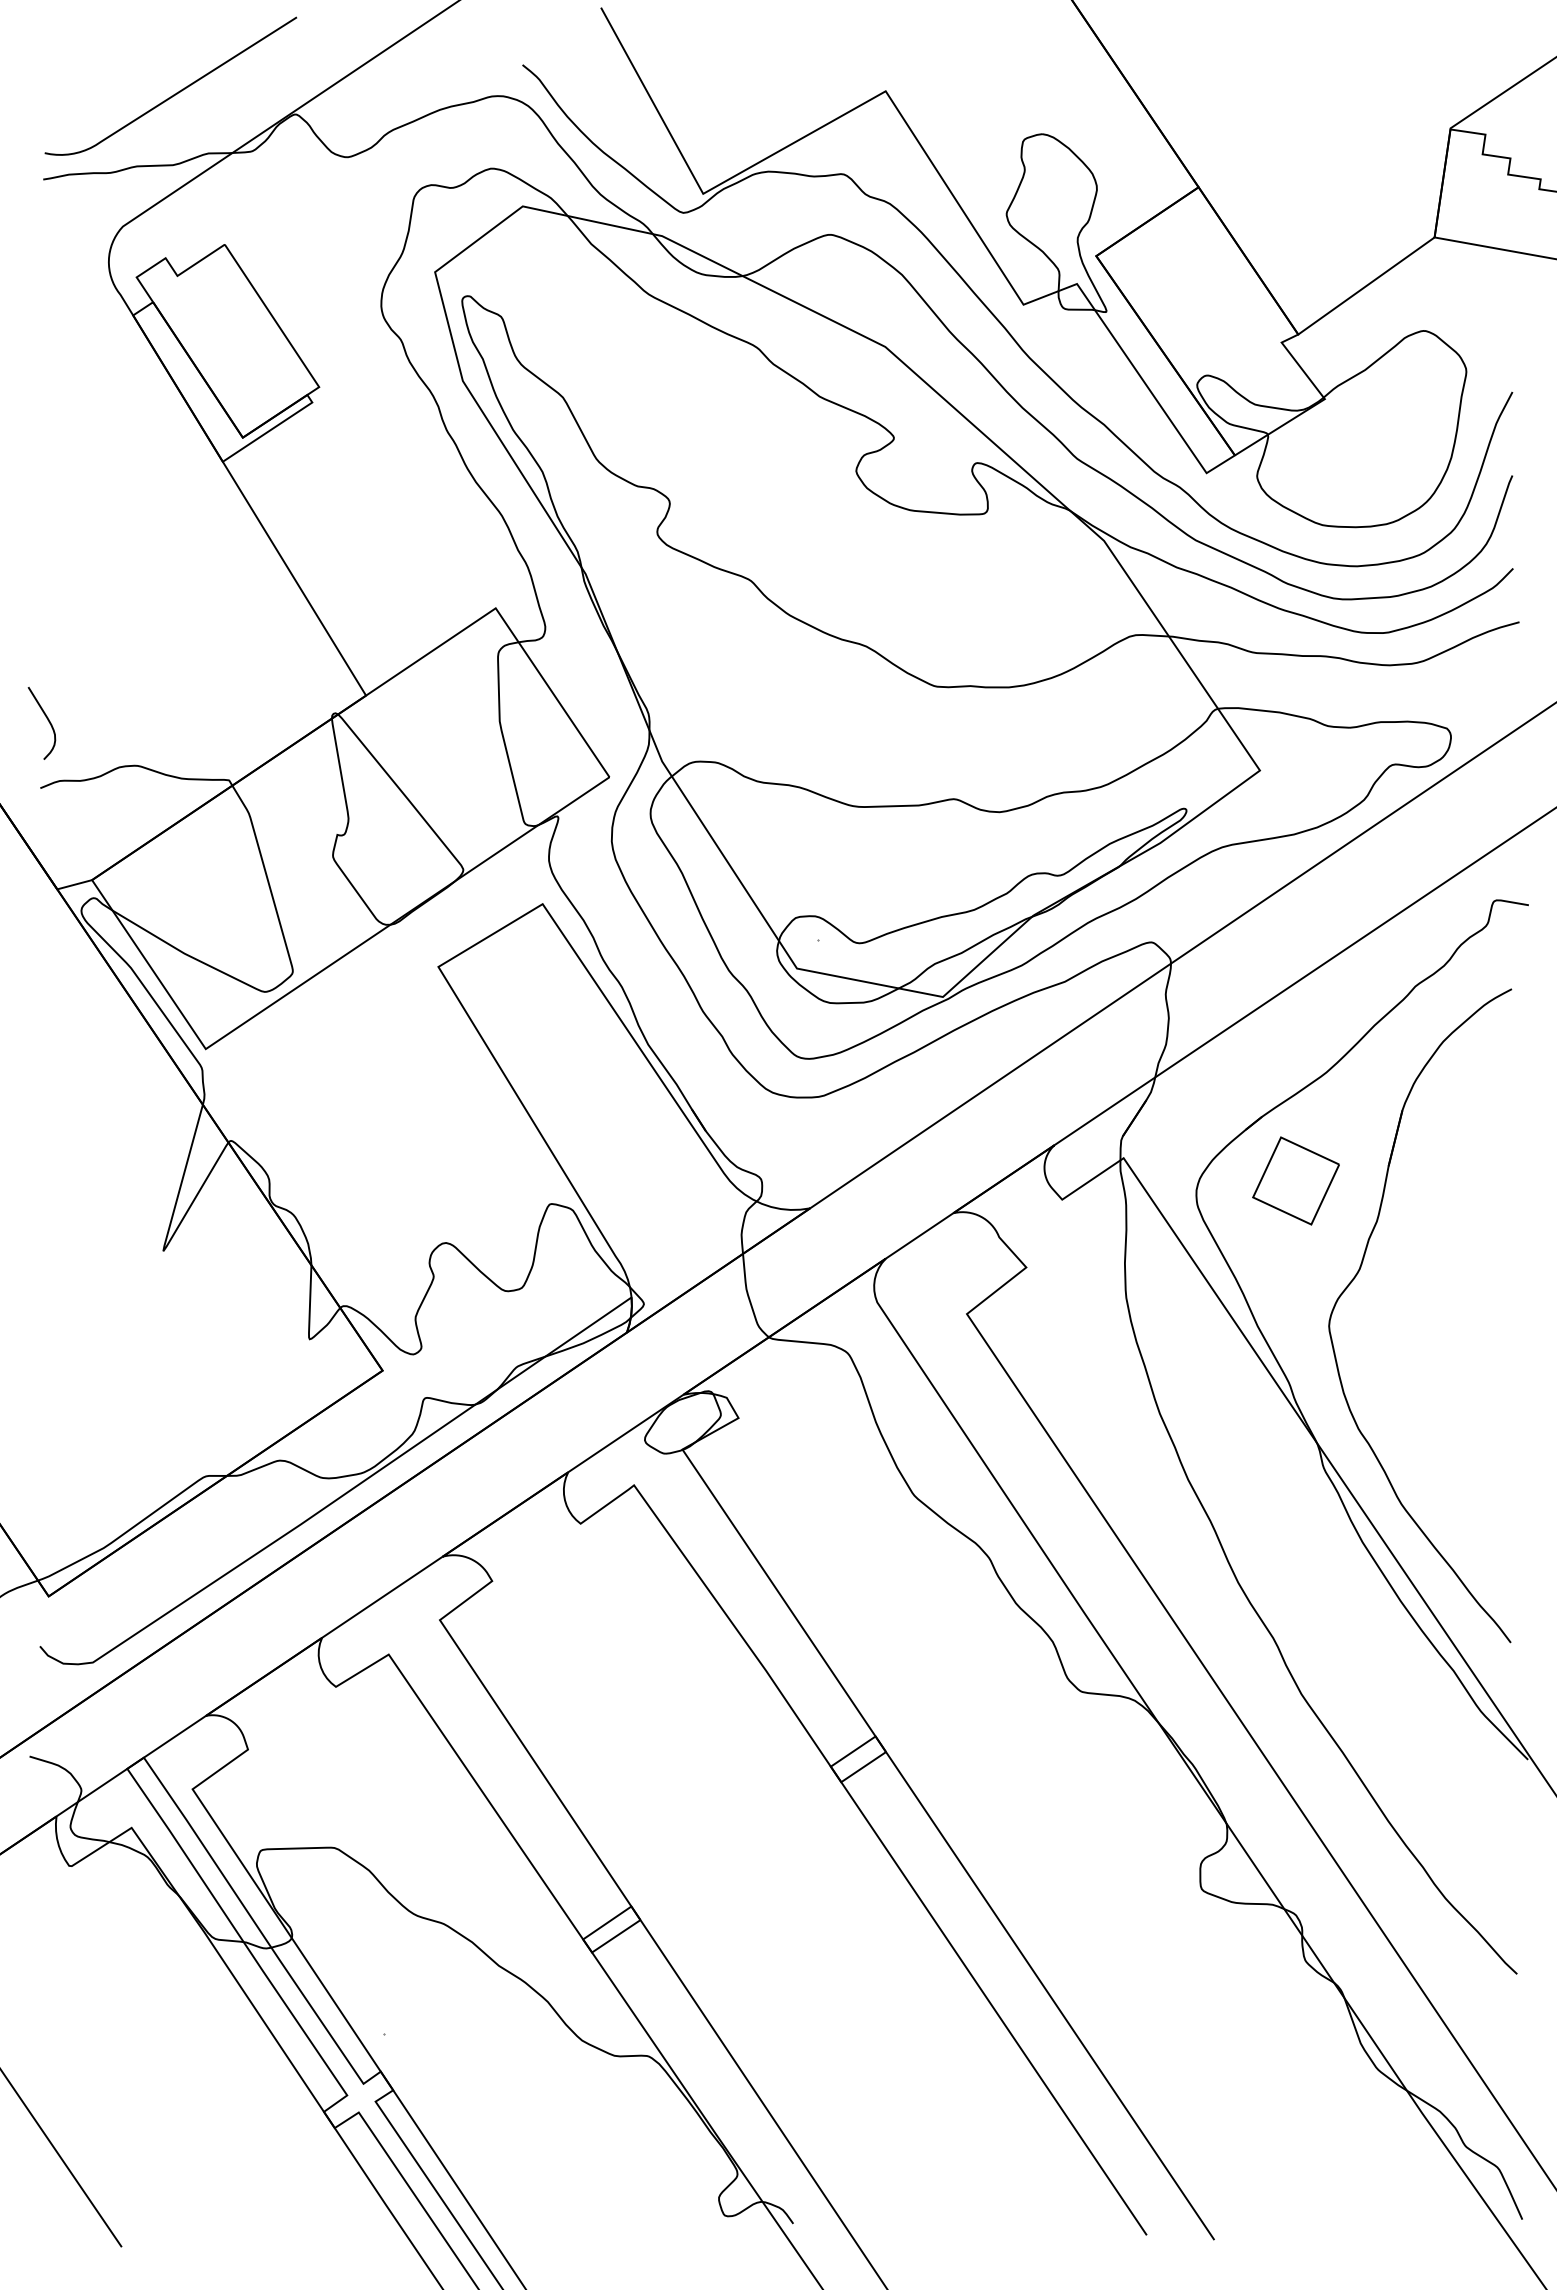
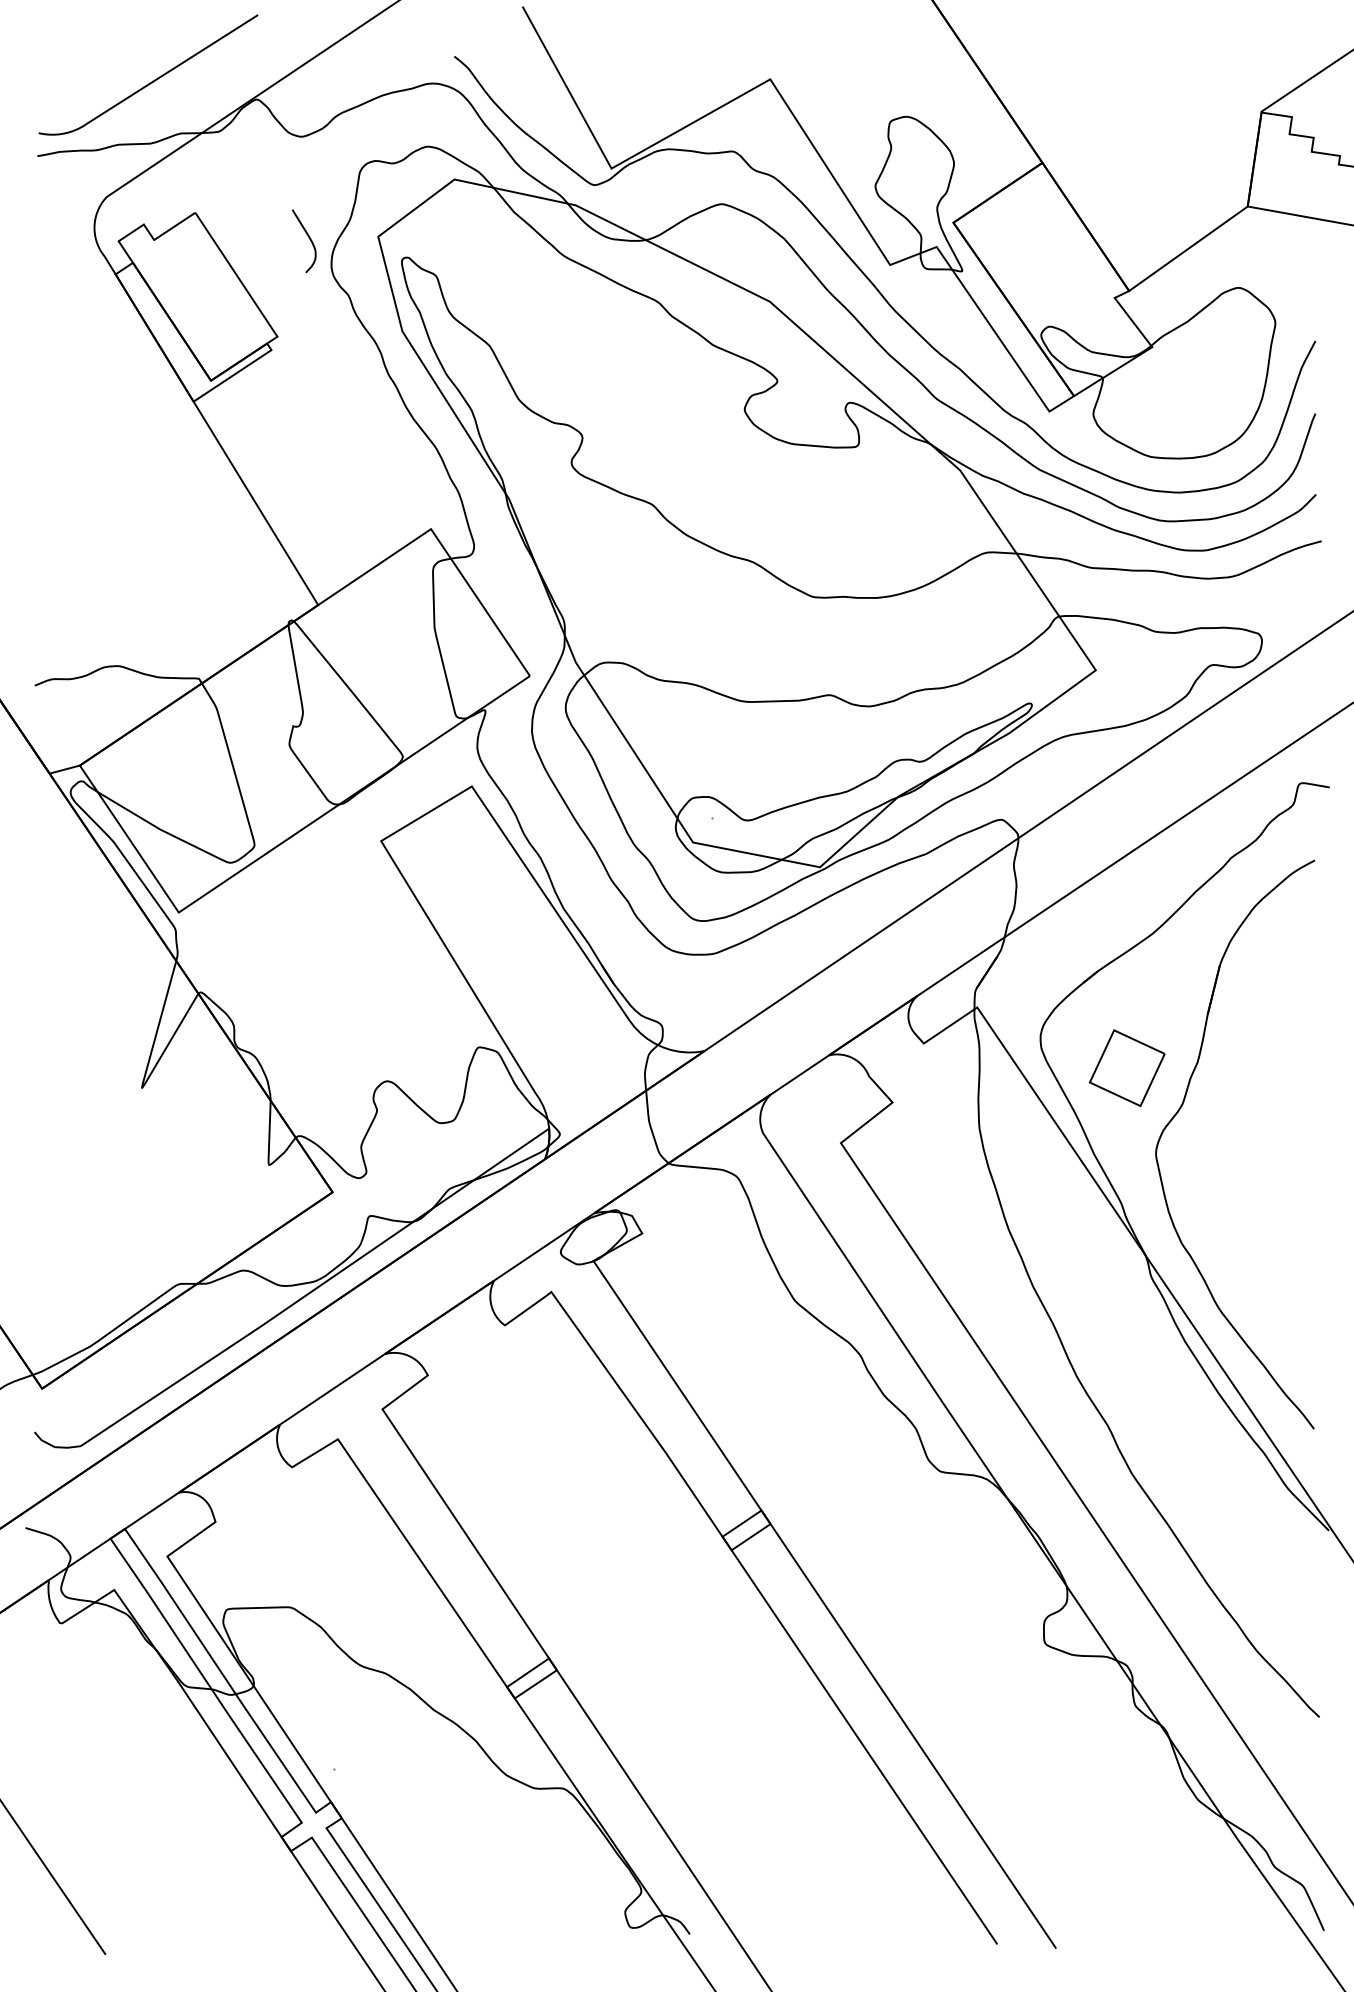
curve: (47, 720) -> (309, 238), moved
part: (1295, 1180) -> (1126, 1067), moved

